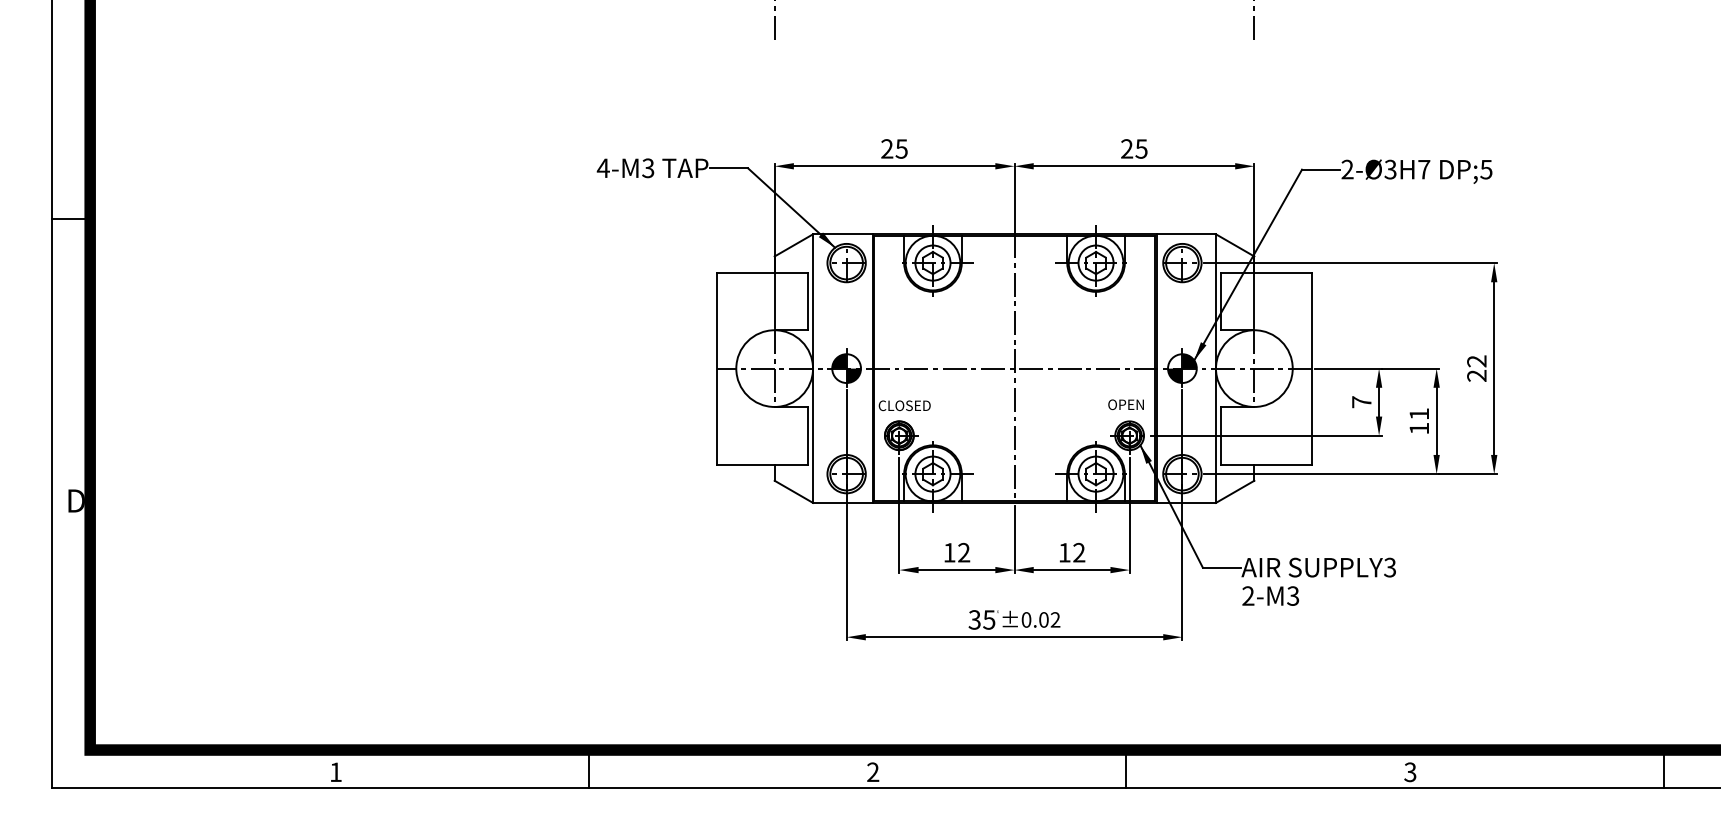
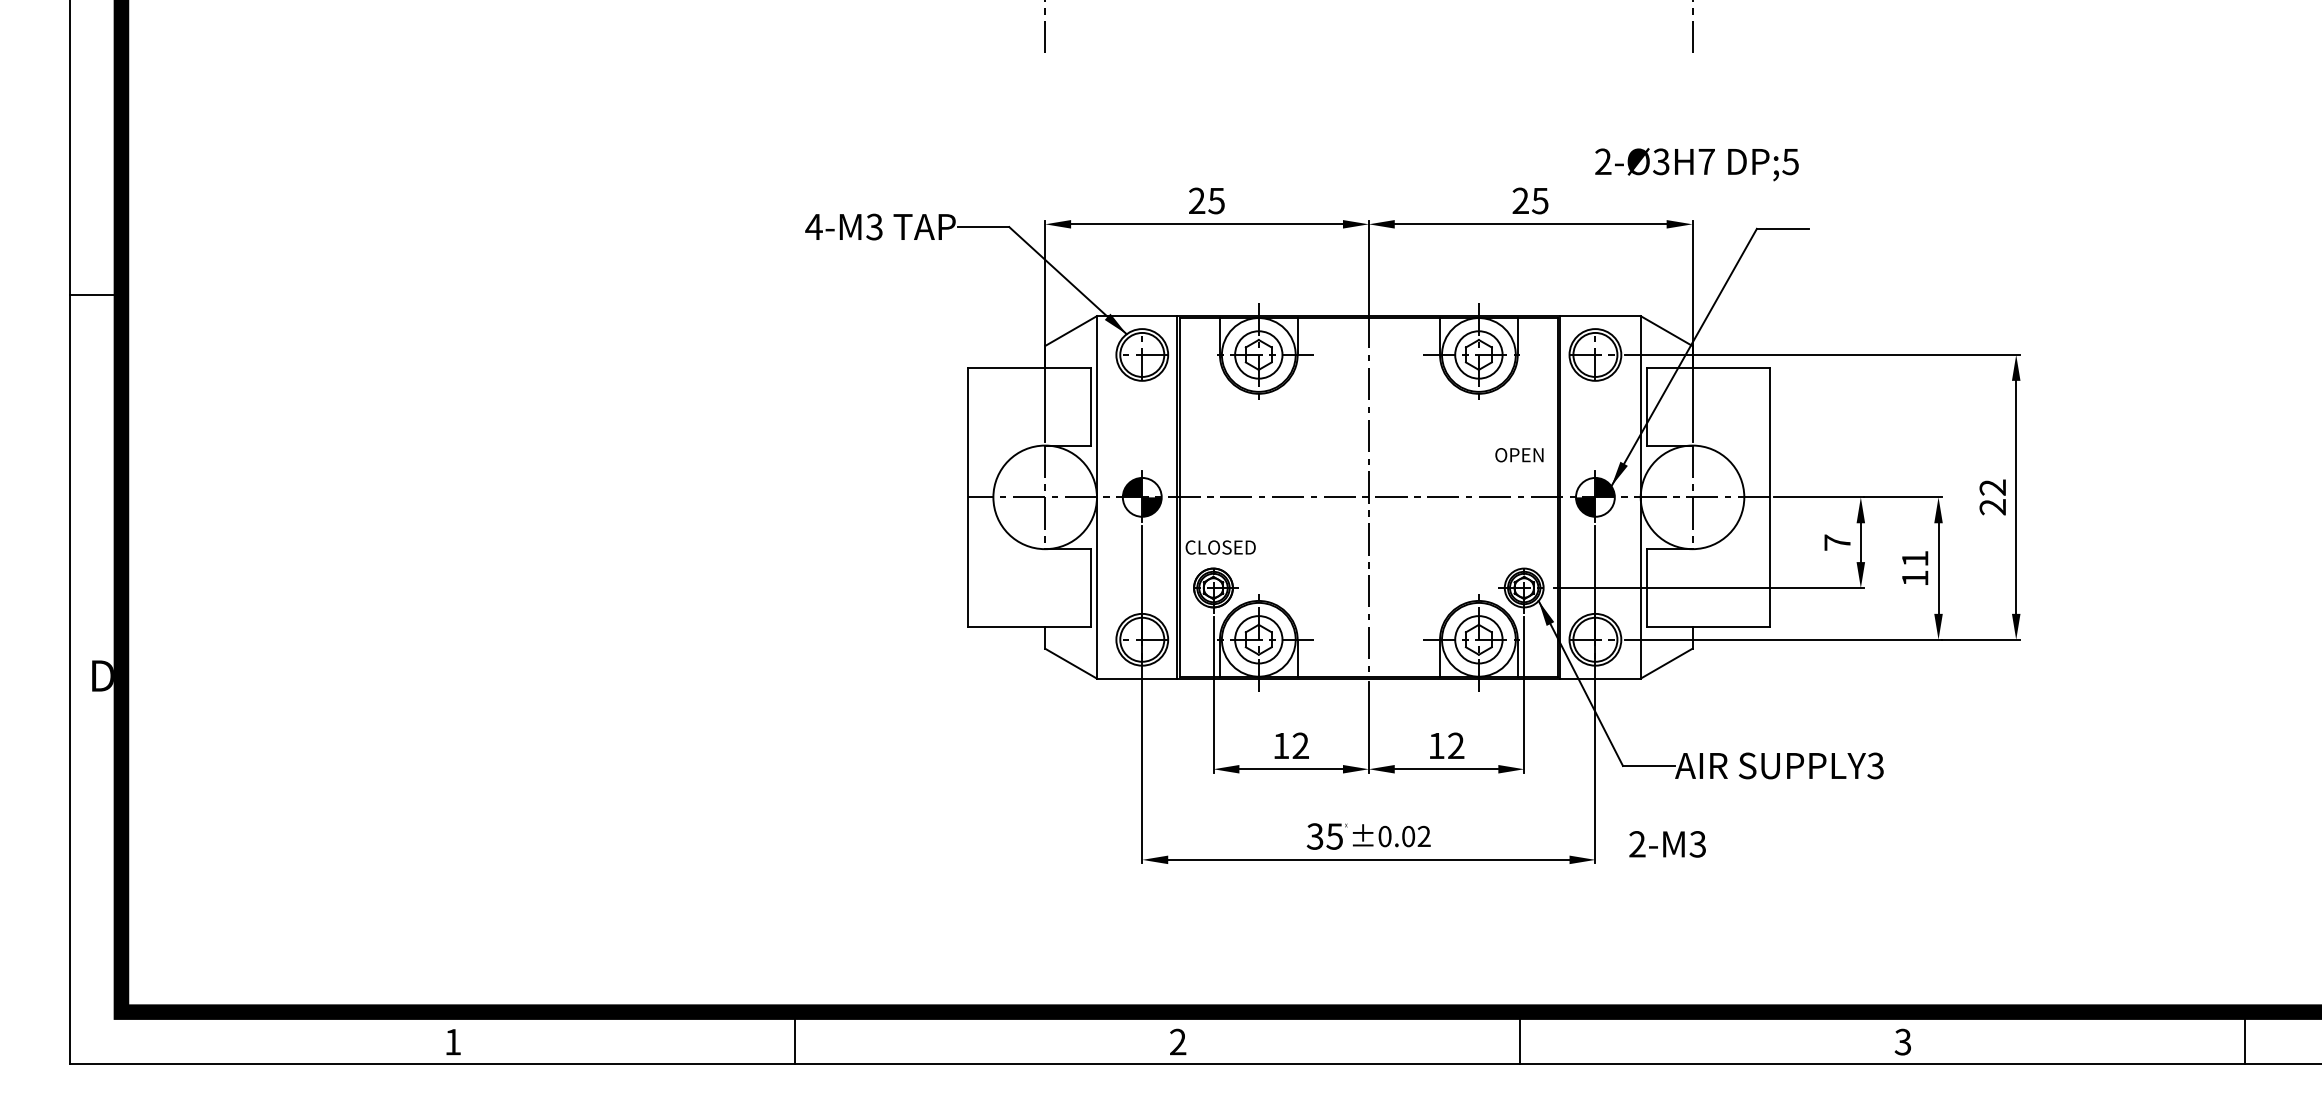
text: (1416, 171) -> (1696, 164), moved
text: (1126, 405) -> (1519, 455), moved
text: (1270, 596) -> (1667, 844), moved

